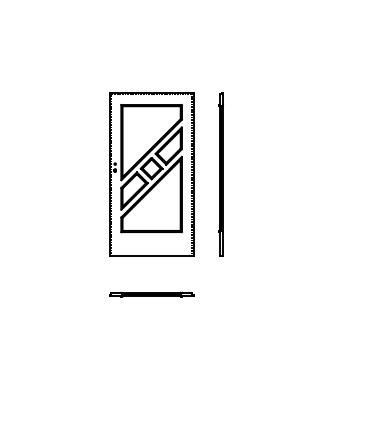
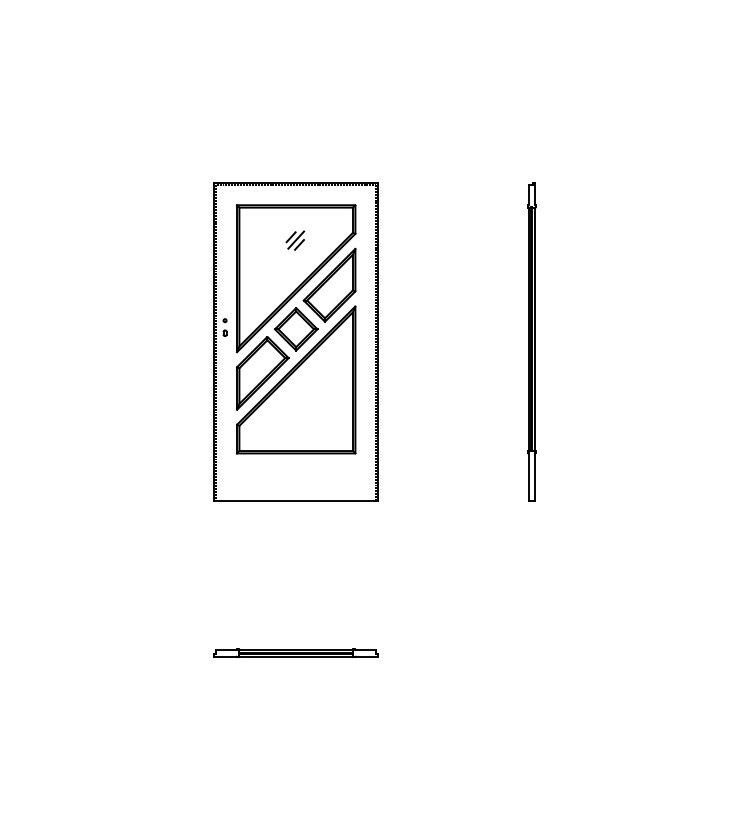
part: (150, 122) -> (293, 239), added
part: (220, 174) -> (530, 340), moved
part: (151, 294) -> (295, 653), moved

